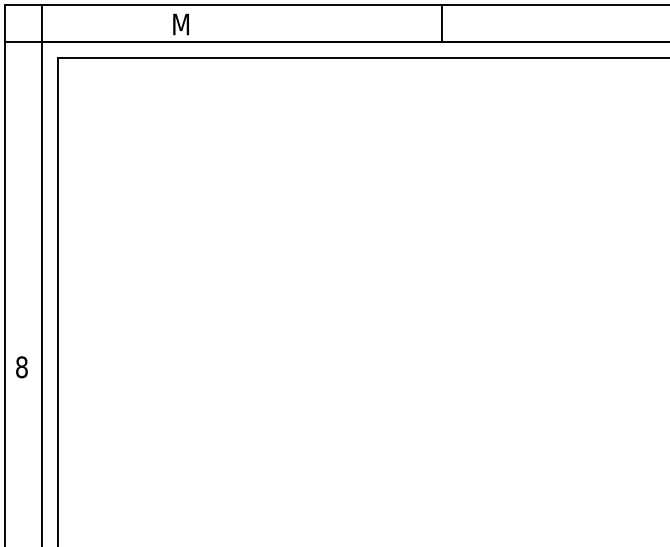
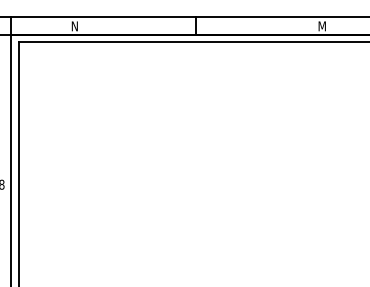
text: (183, 24) -> (76, 26), M -> N

